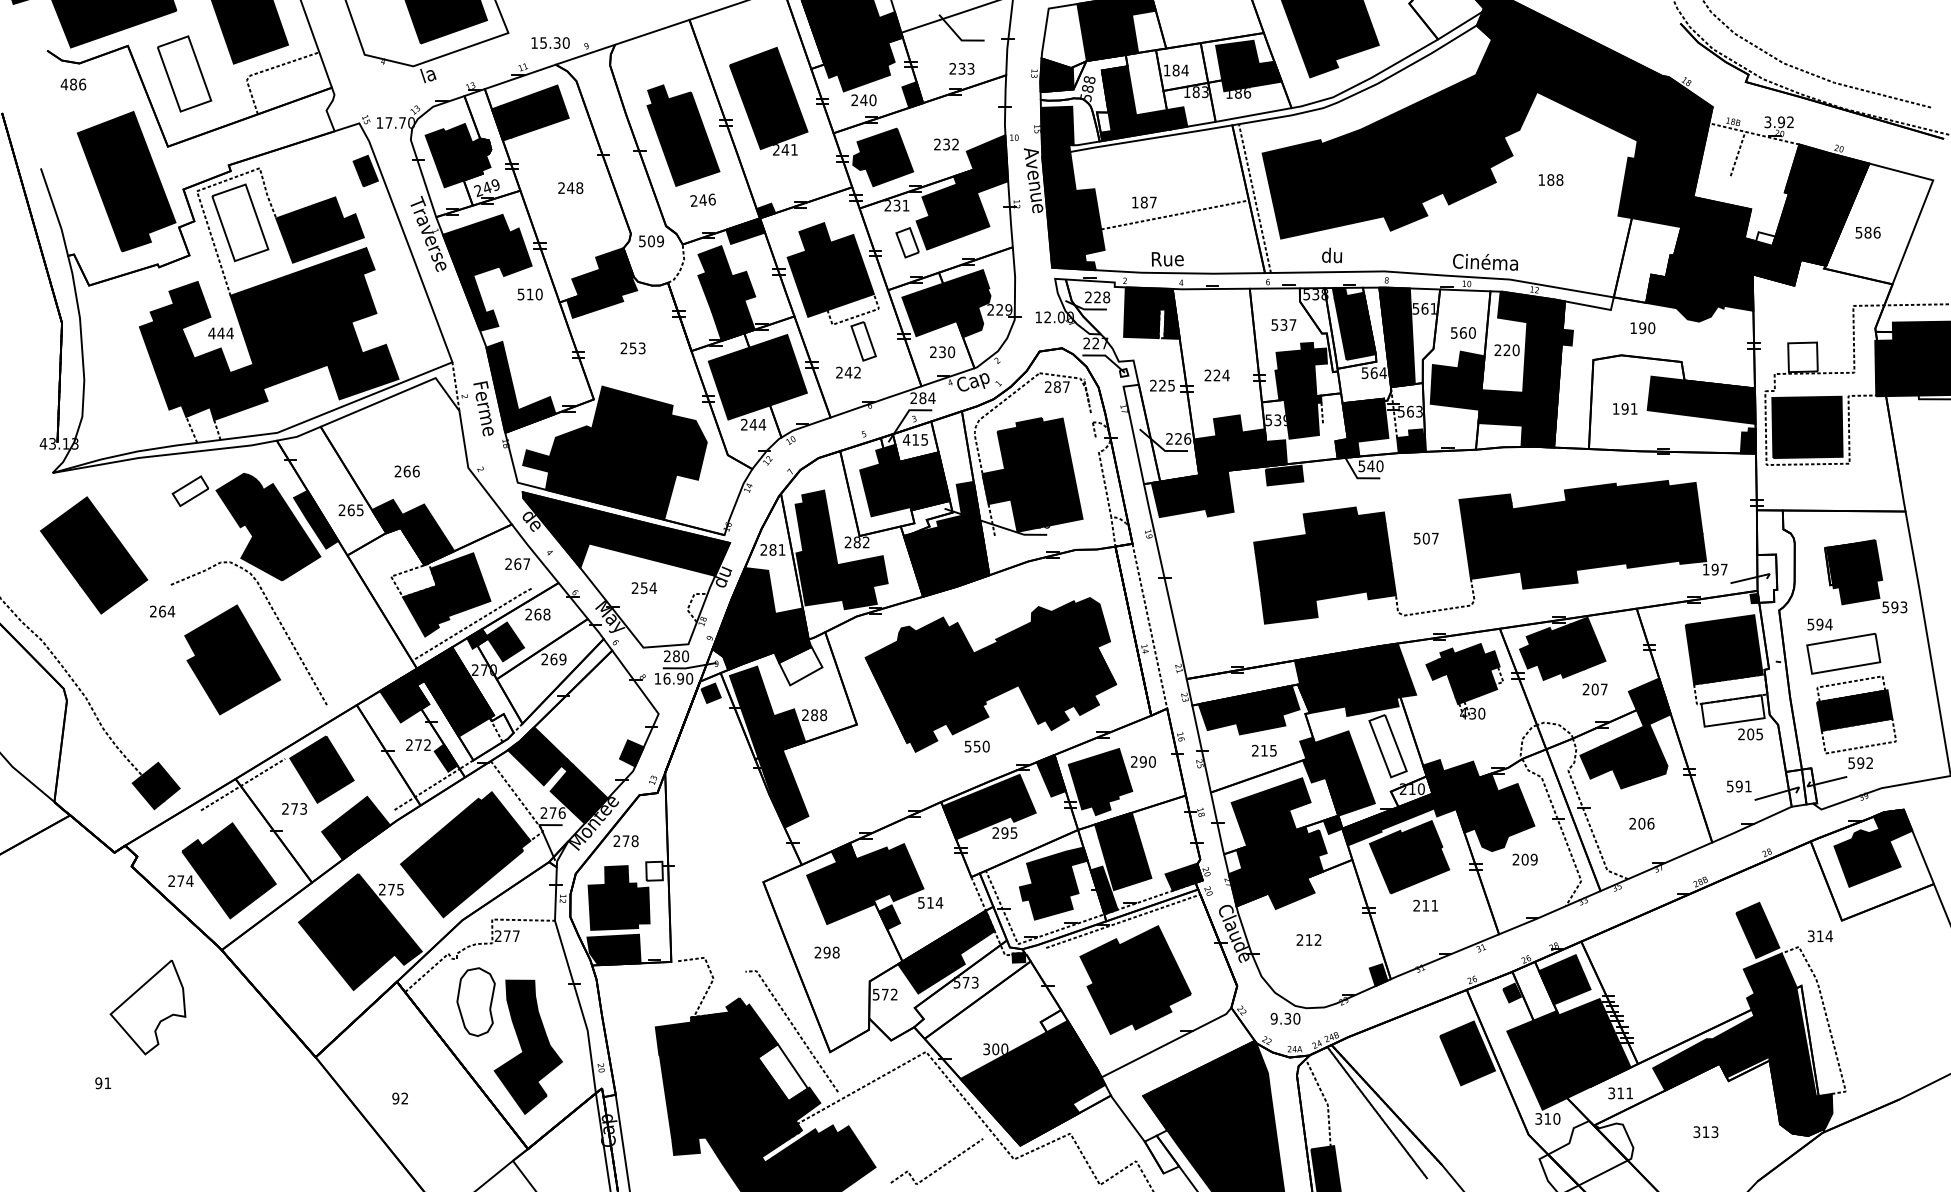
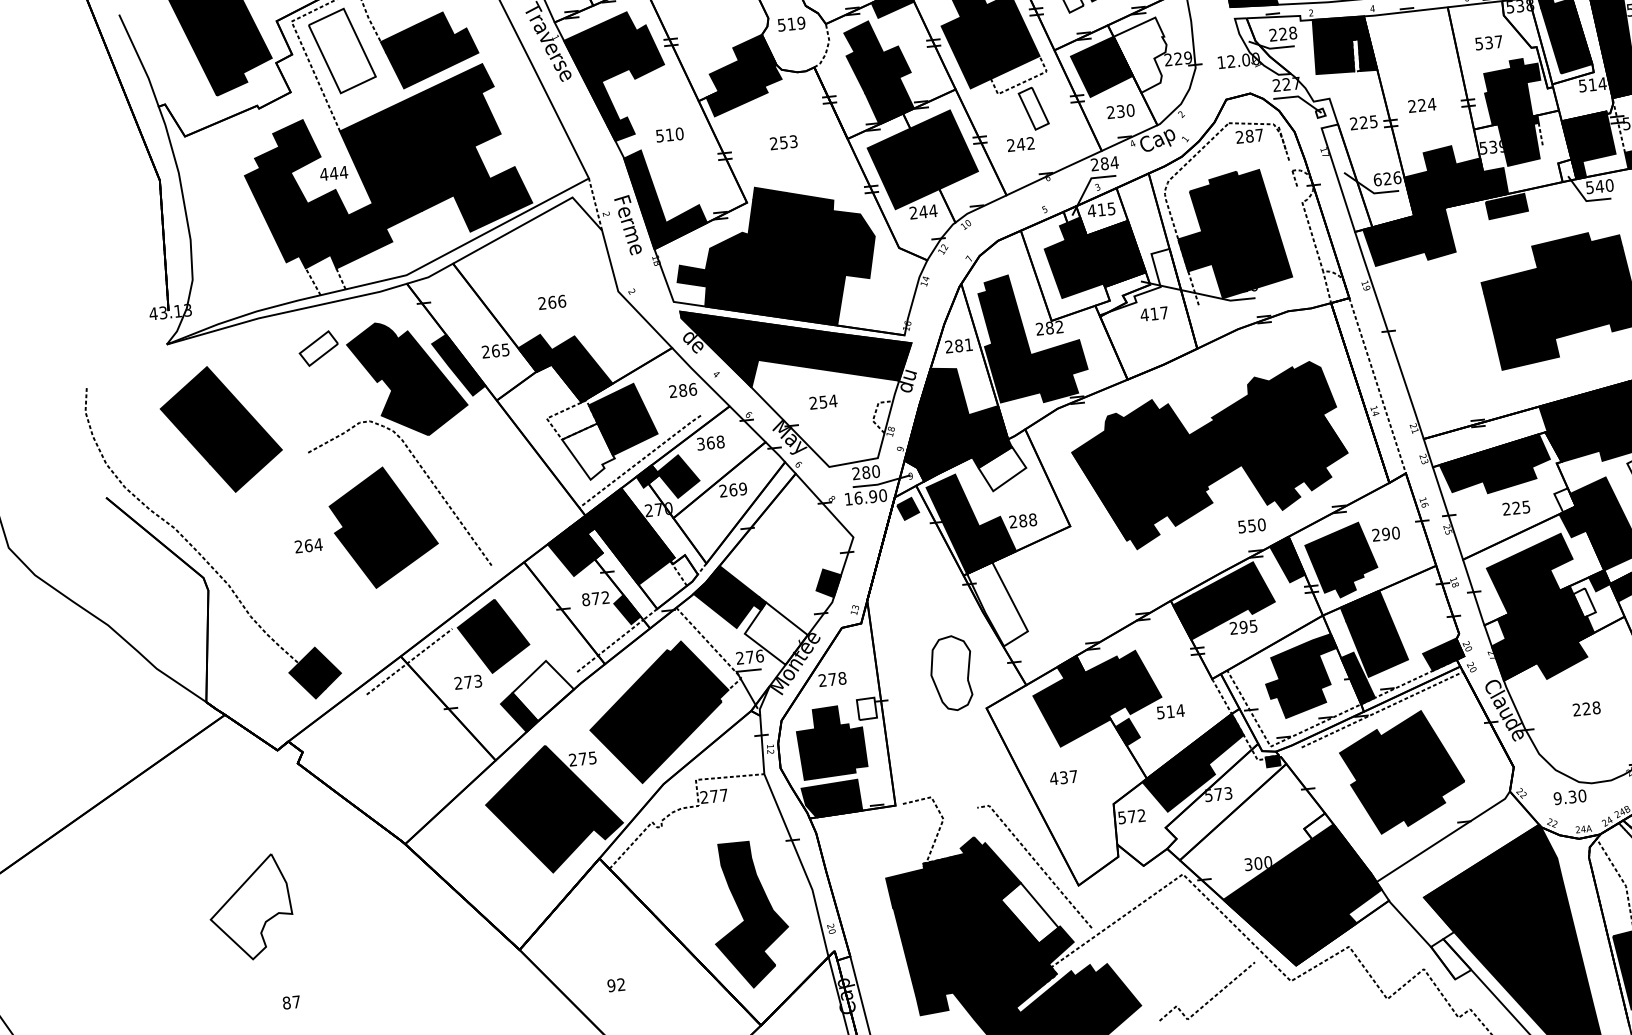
text: (651, 241) -> (791, 24), 509 -> 519
text: (529, 294) -> (669, 135), moved
fill: (966, 303) -> (1141, 55), removed
text: (1373, 373) -> (1591, 85), 564 -> 514
text: (1169, 438) -> (1377, 179), 226 -> 626
fill: (1342, 448) -> (1566, 170), removed
fill: (946, 538) -> (1146, 313), removed
text: (522, 564) -> (688, 390), 267 -> 286
fill: (426, 610) -> (589, 451), removed
text: (162, 611) -> (308, 545), moved
text: (528, 614) -> (700, 444), 268 -> 368
text: (409, 745) -> (586, 600), 272 -> 872
text: (976, 746) -> (1251, 525), moved
fill: (1309, 748) -> (1565, 500), removed
text: (1264, 750) -> (1516, 507), 215 -> 225
fill: (783, 788) -> (997, 604), removed
fill: (578, 793) -> (775, 633), removed
fill: (361, 823) -> (542, 690), removed
fill: (1316, 843) -> (1583, 603), removed
part: (222, 870) -> (396, 757), removed
text: (1313, 939) -> (1591, 707), 212 -> 228
text: (826, 952) -> (1063, 777), 298 -> 437
part: (475, 1001) -> (951, 672), moved
part: (147, 1007) -> (250, 908), moved
text: (103, 1083) -> (291, 1002), 91 -> 87

